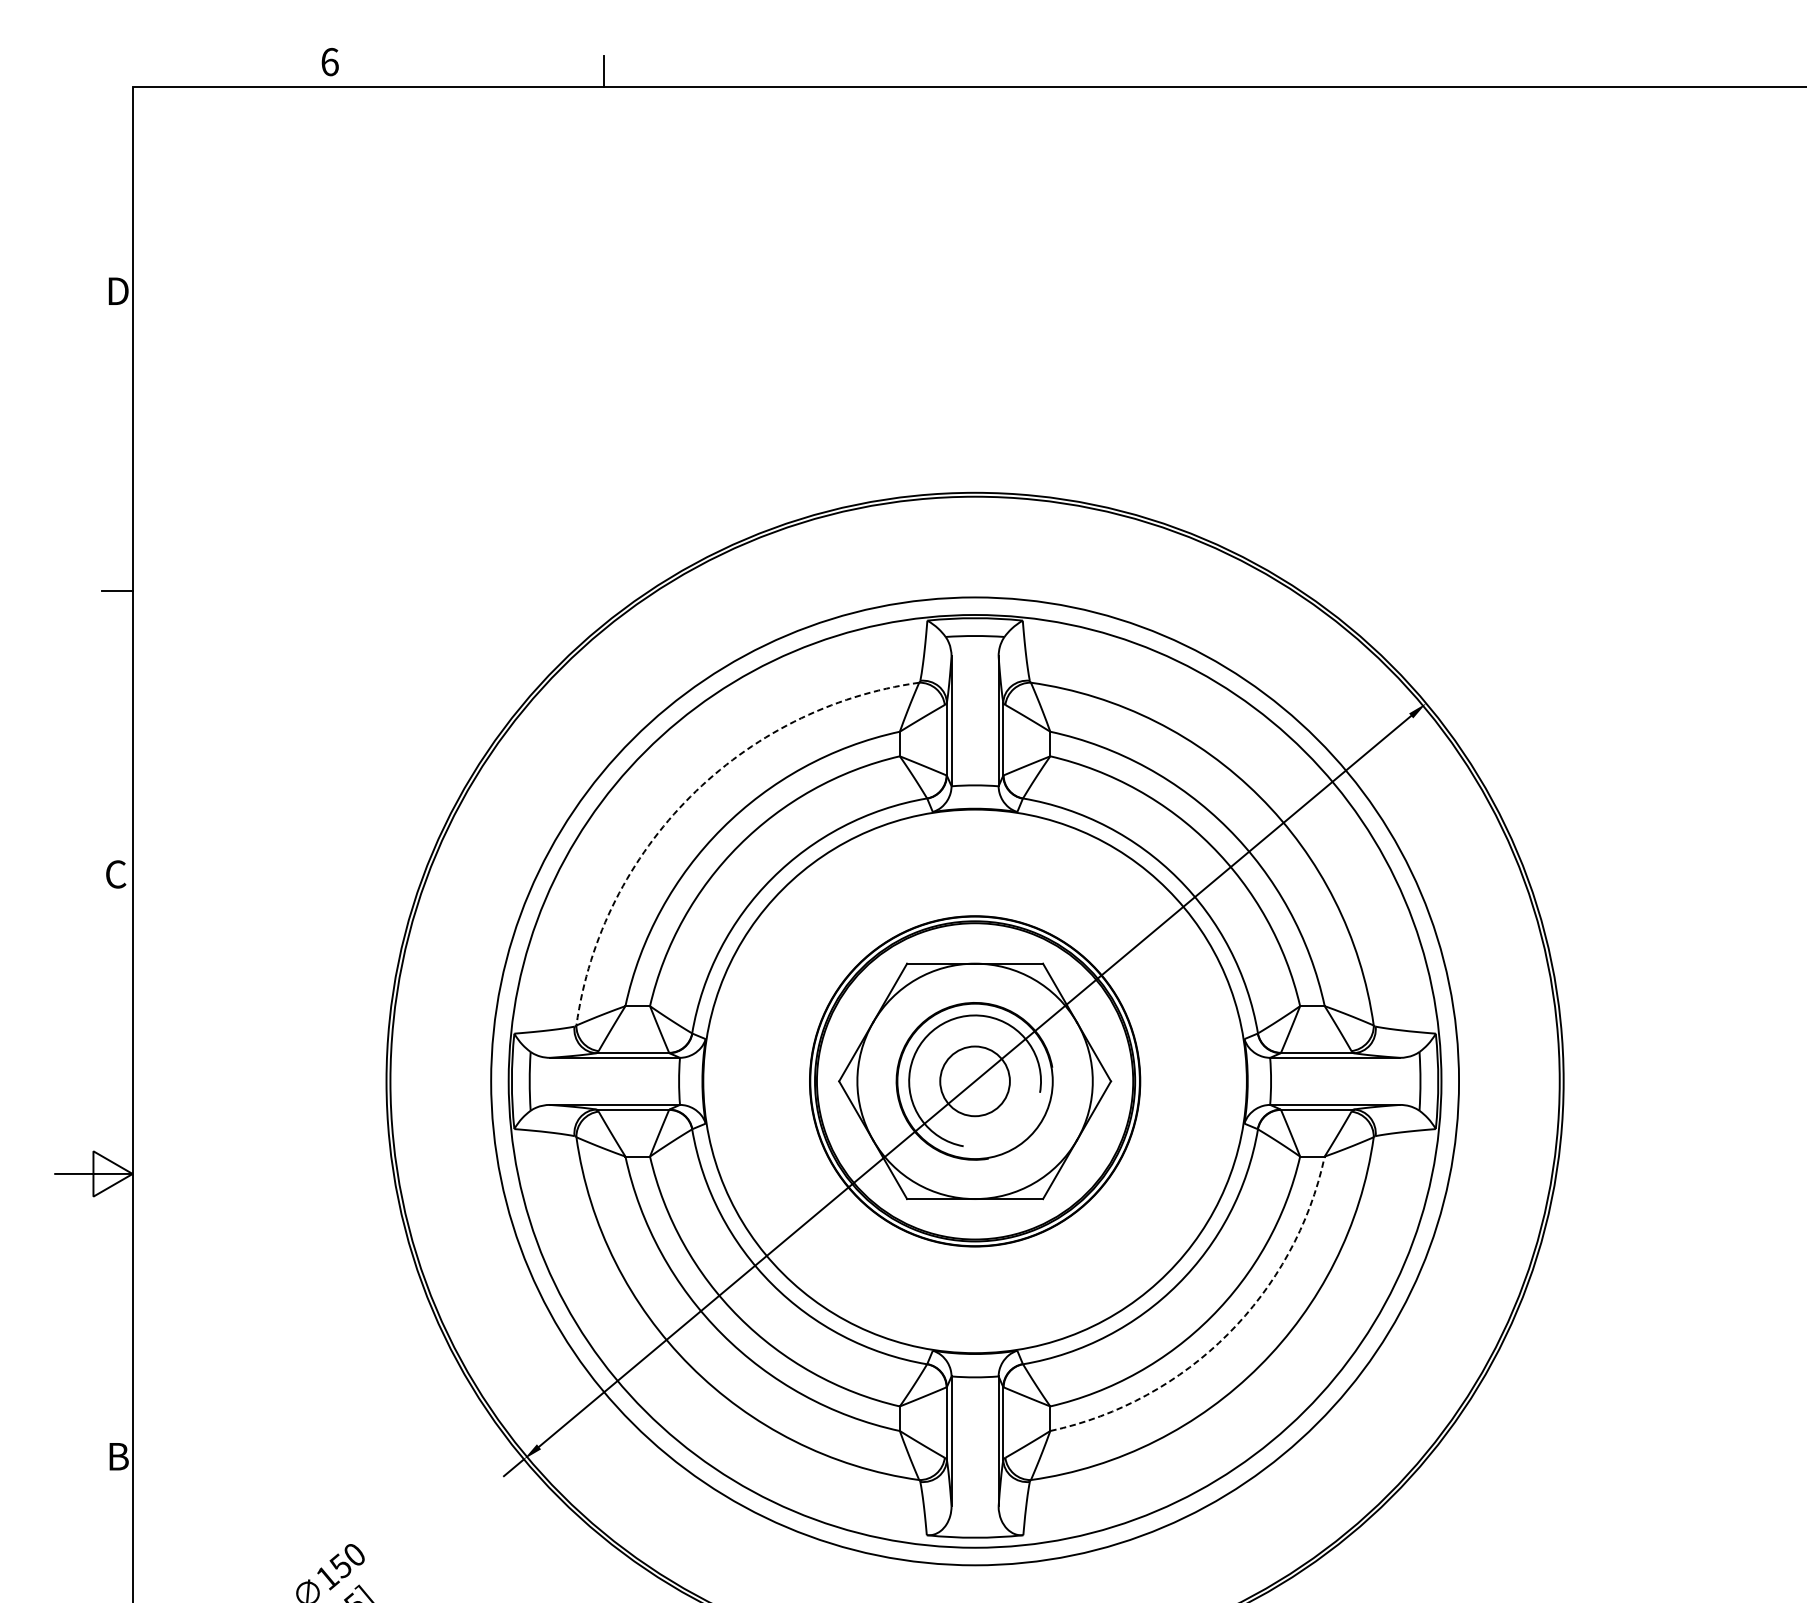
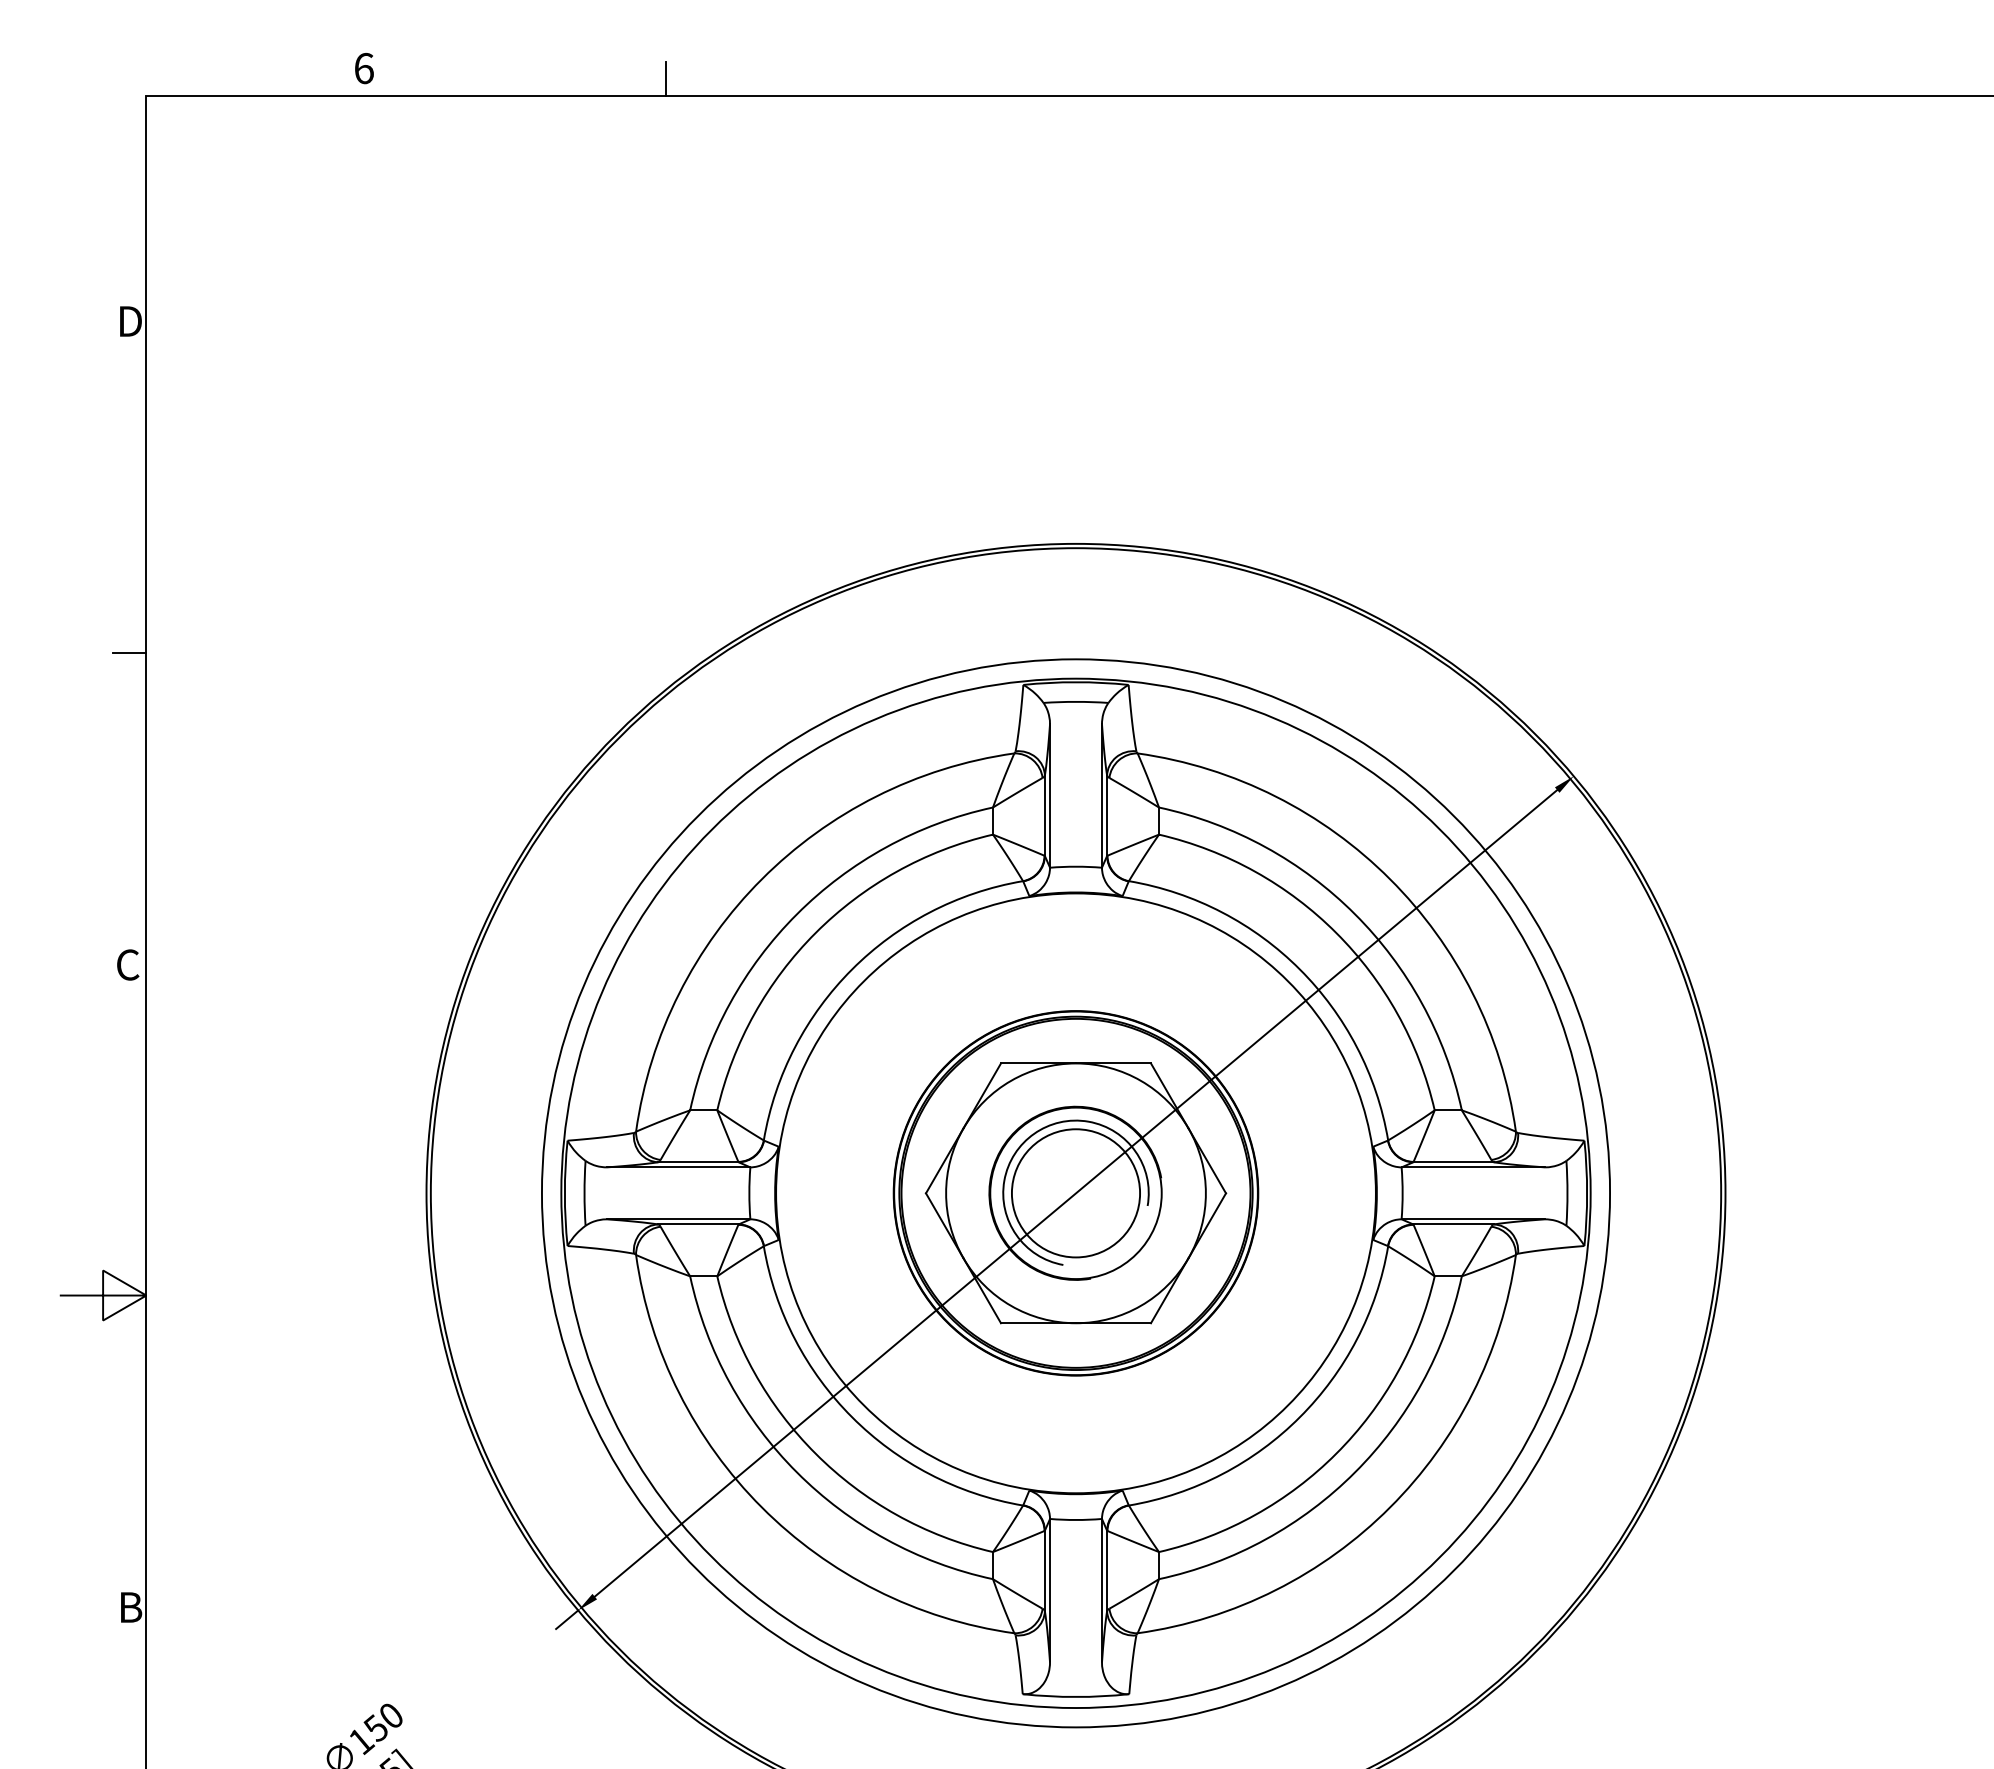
arc: (690, 796) -> (761, 879), dashed -> solid
circle: (974, 1081) -> (1075, 1193), size x1.67
arc: (1228, 1334) -> (1355, 1472), dashed -> solid

